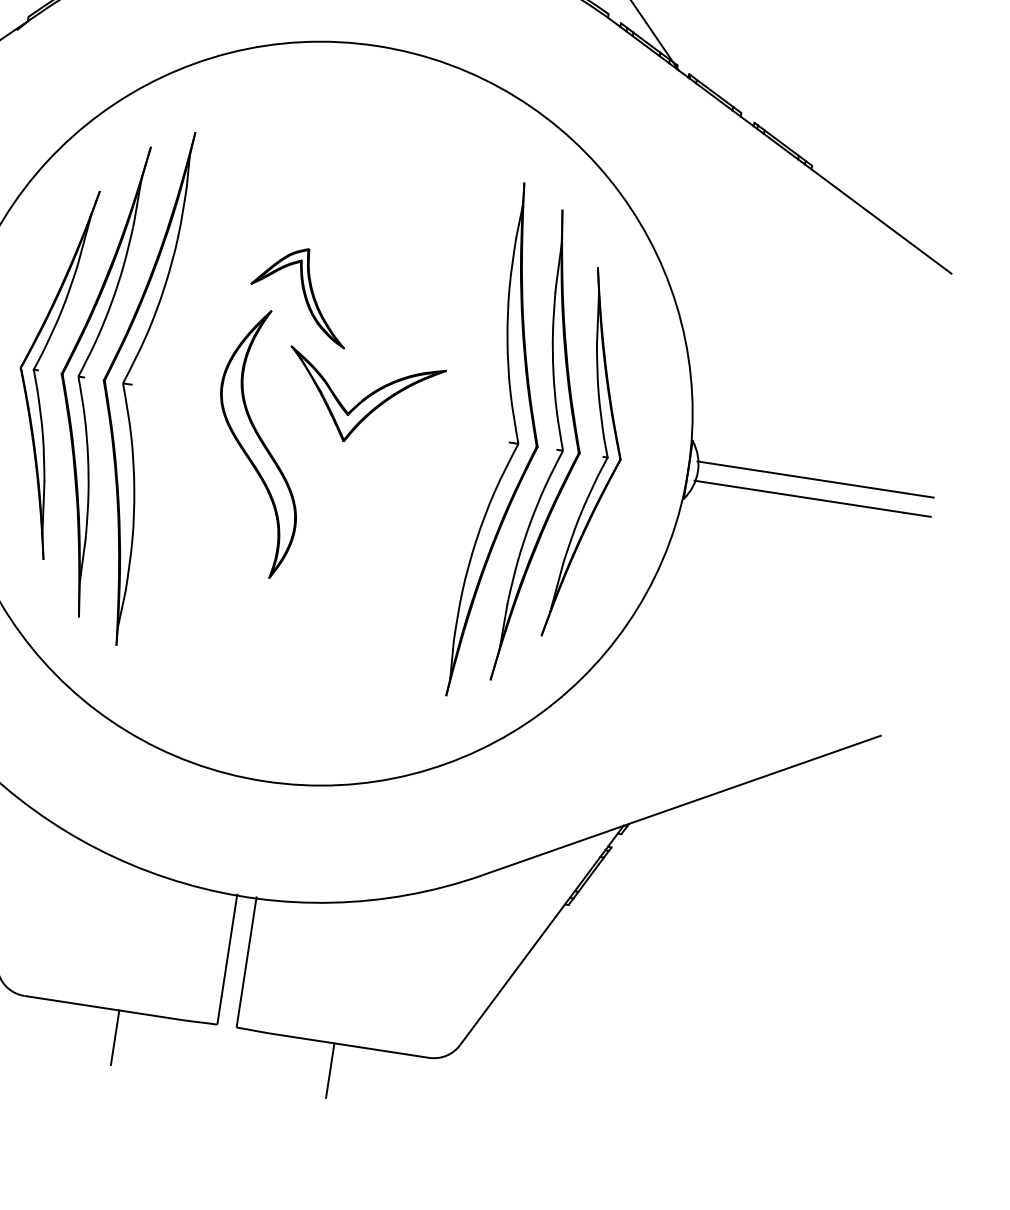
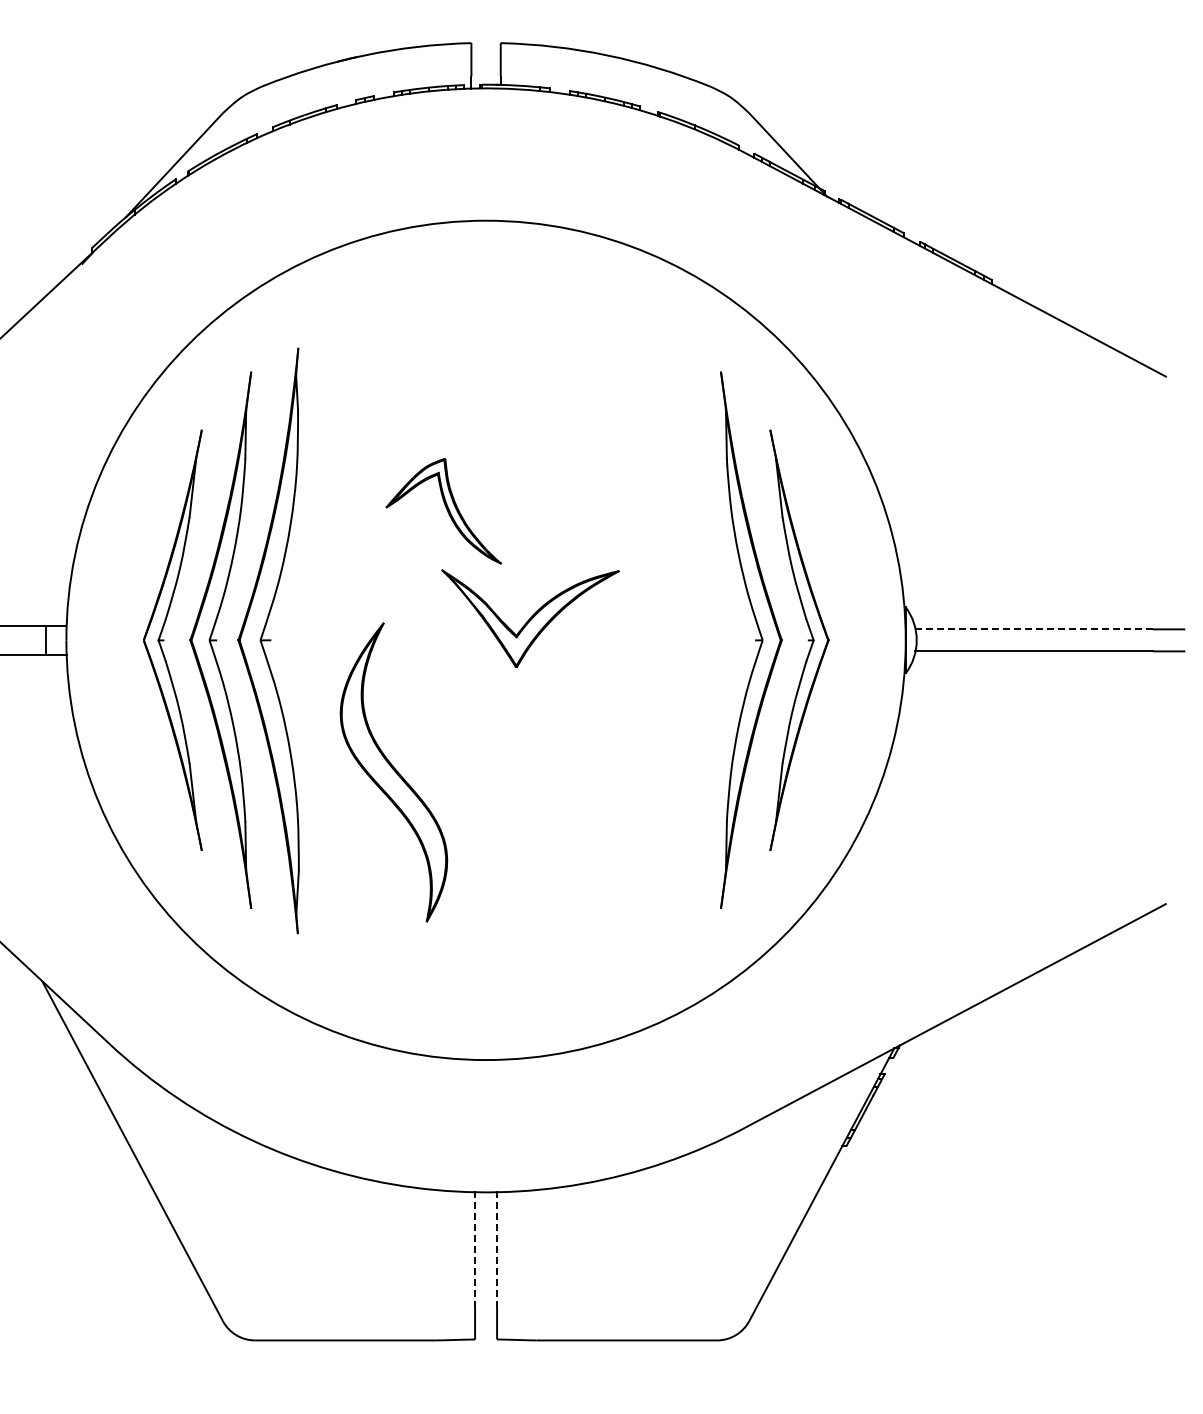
part: (511, 442) -> (703, 640), removed
part: (260, 443) -> (393, 772), moved
line: (802, 477) -> (1034, 629), solid -> dashed
line: (229, 945) -> (475, 1249), solid -> dashed
line: (249, 947) -> (497, 1248), solid -> dashed
line: (115, 1037) -> (363, 1371), removed
line: (329, 1070) -> (608, 1371), removed

